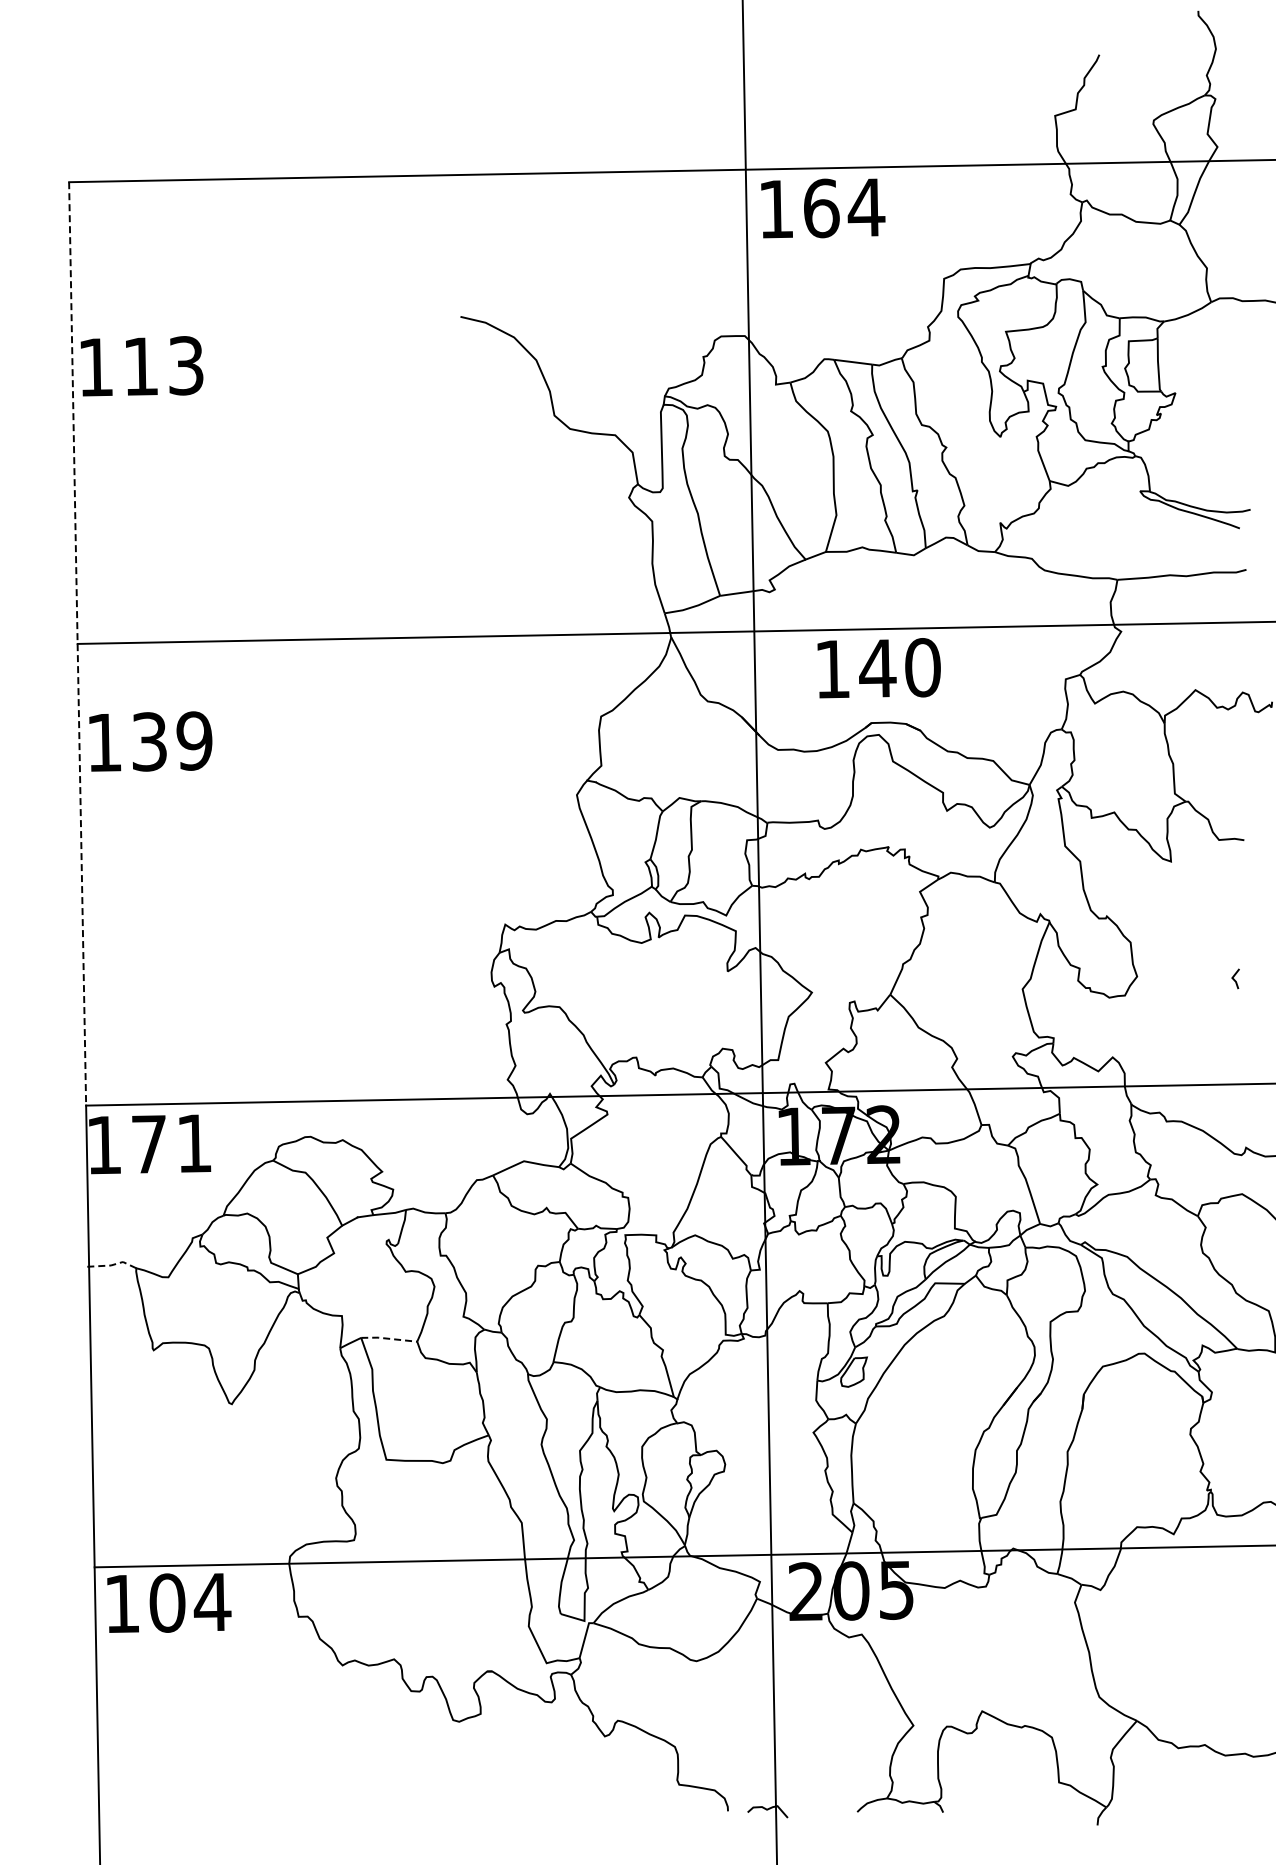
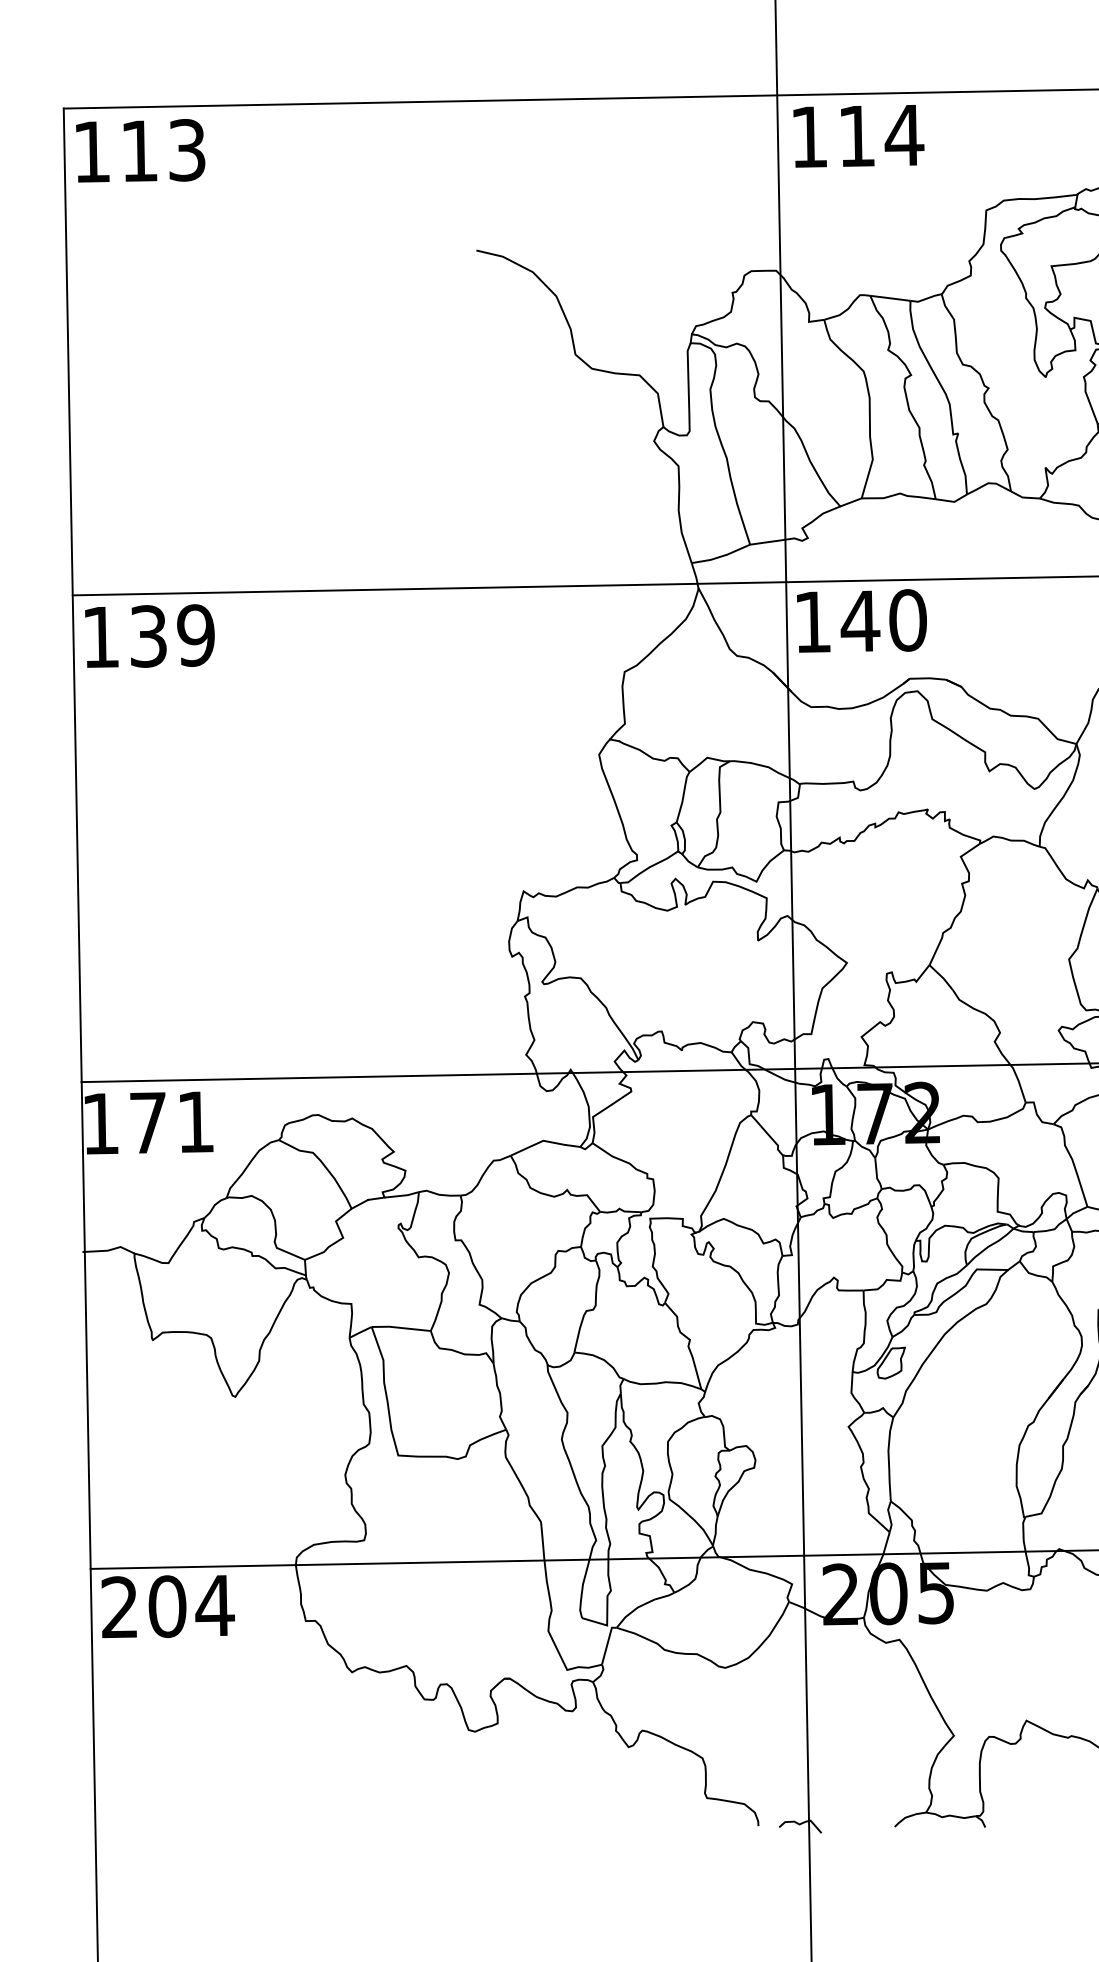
text: (821, 208) -> (857, 136), 164 -> 114
text: (141, 366) -> (140, 151), moved
line: (77, 643) -> (72, 594), dashed -> solid
text: (878, 668) -> (861, 621), moved
text: (150, 741) -> (149, 636), moved
line: (111, 1265) -> (108, 1250), dashed -> solid
line: (388, 1338) -> (400, 1327), dashed -> solid
text: (121, 1603) -> (118, 1607), 104 -> 204

